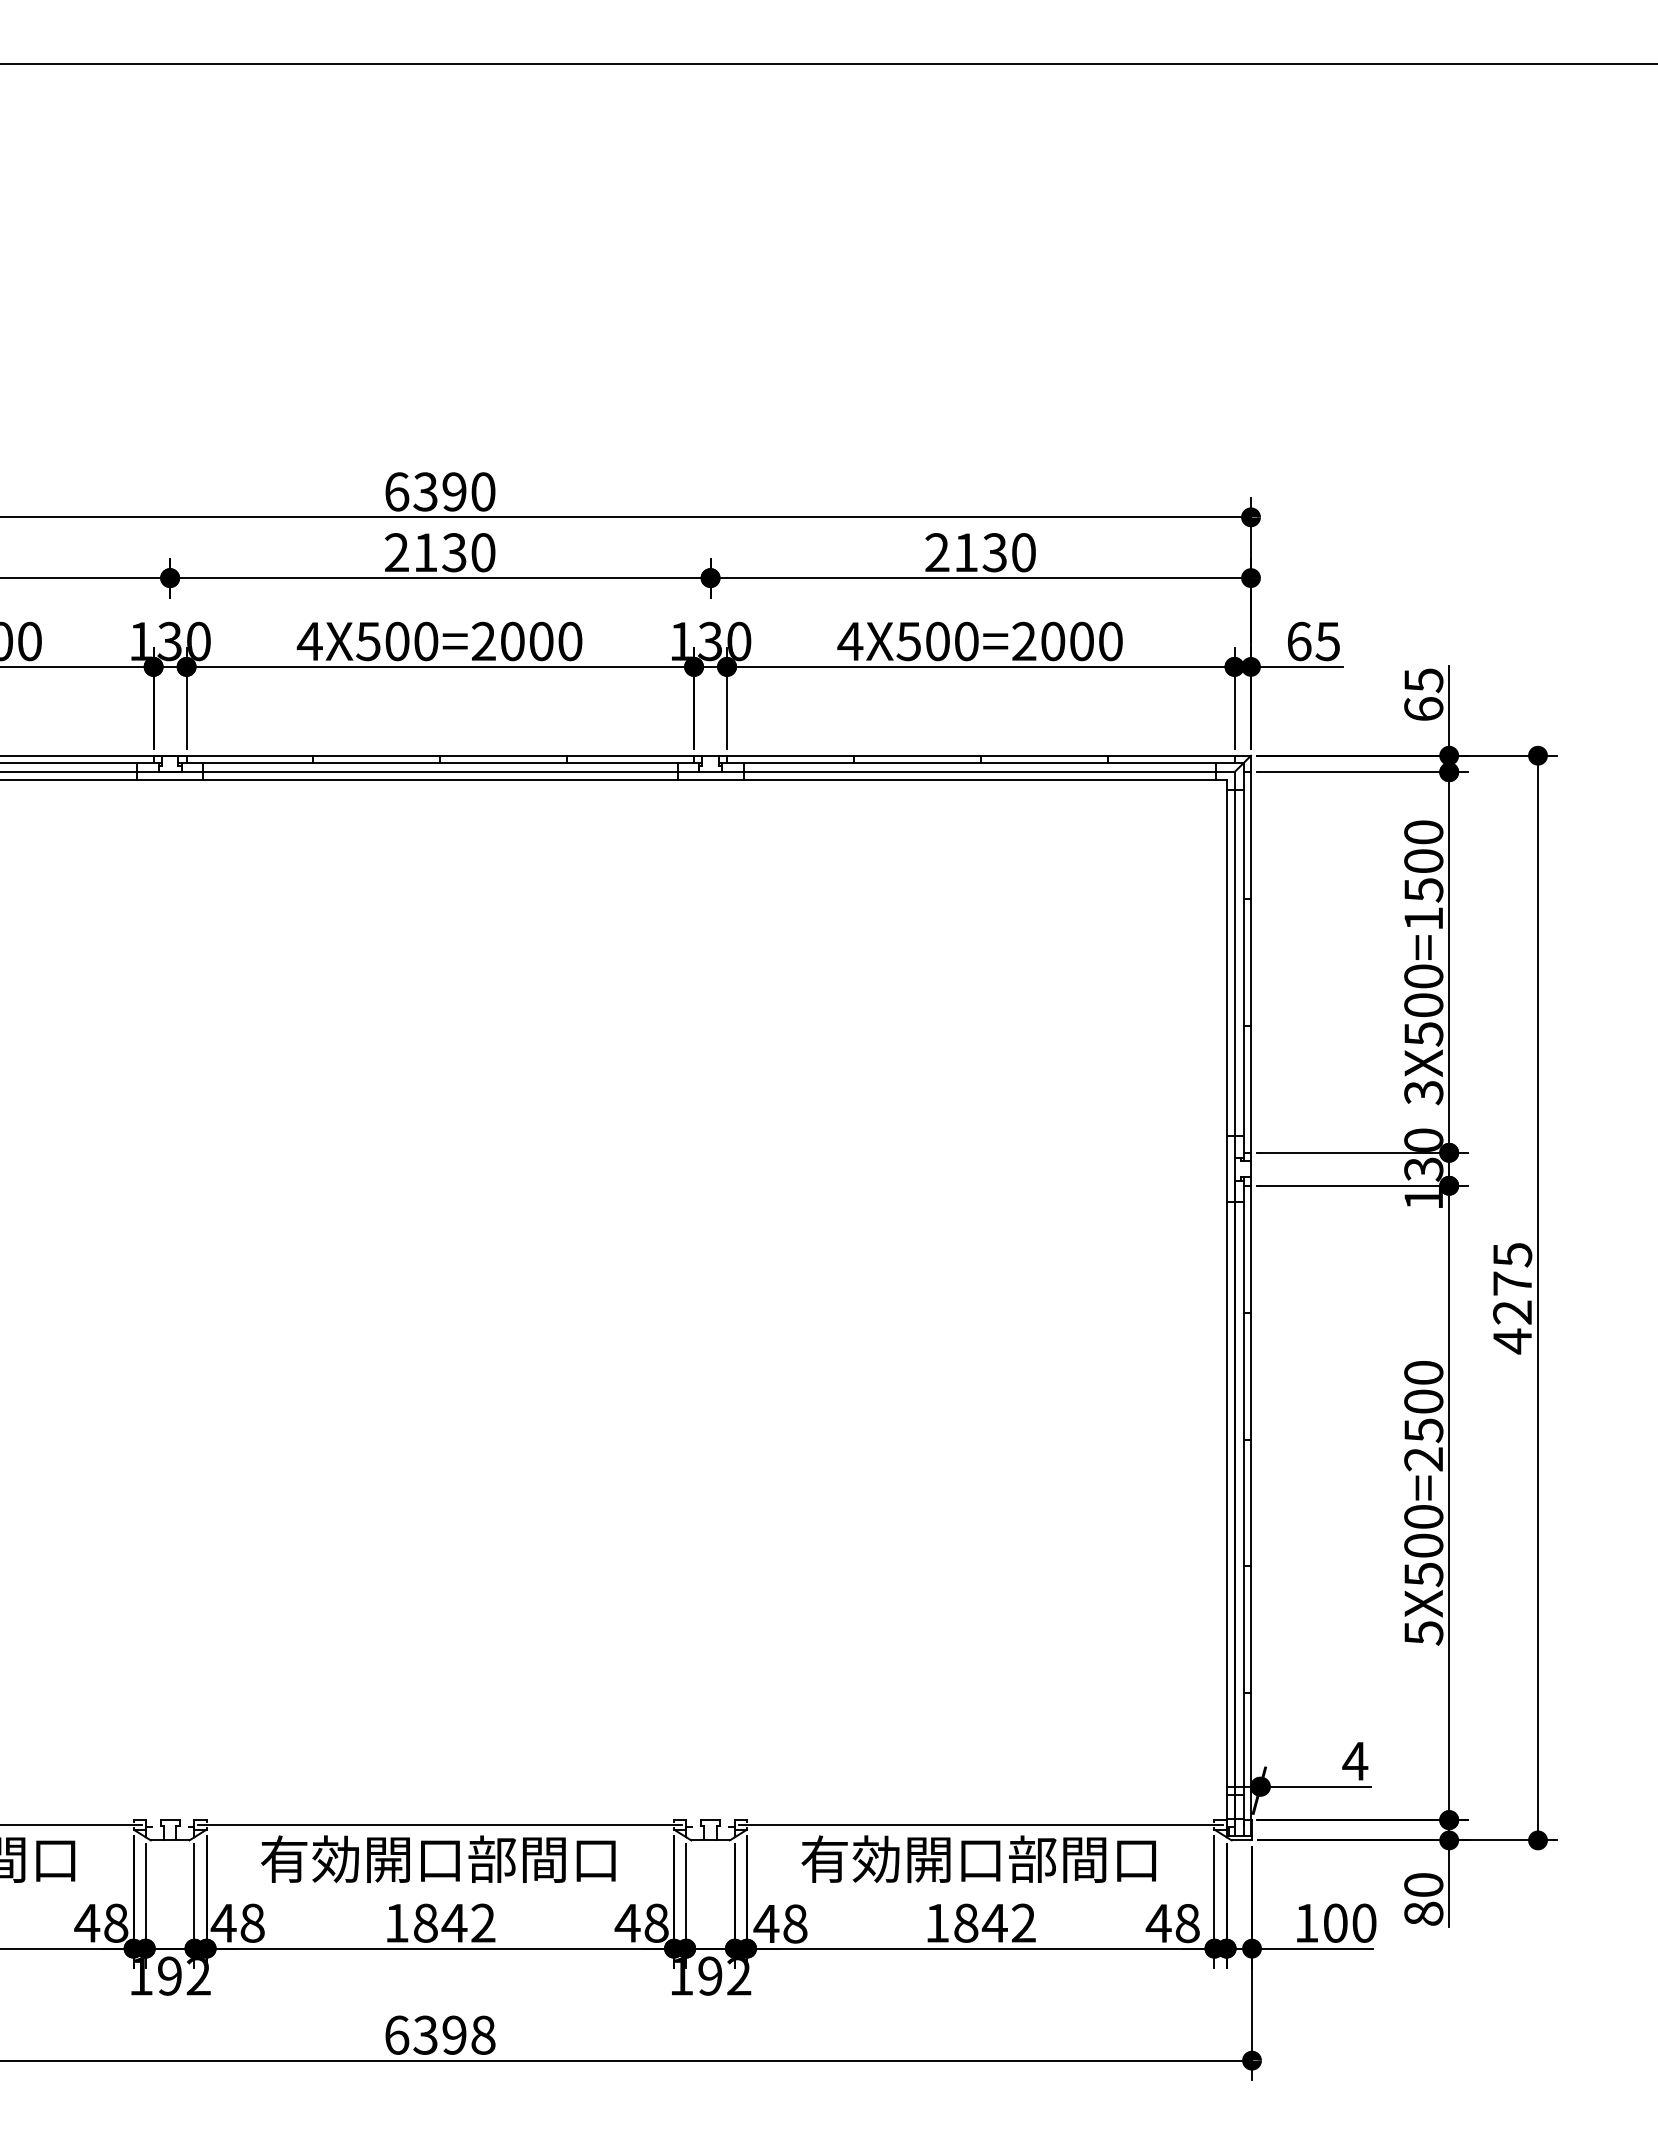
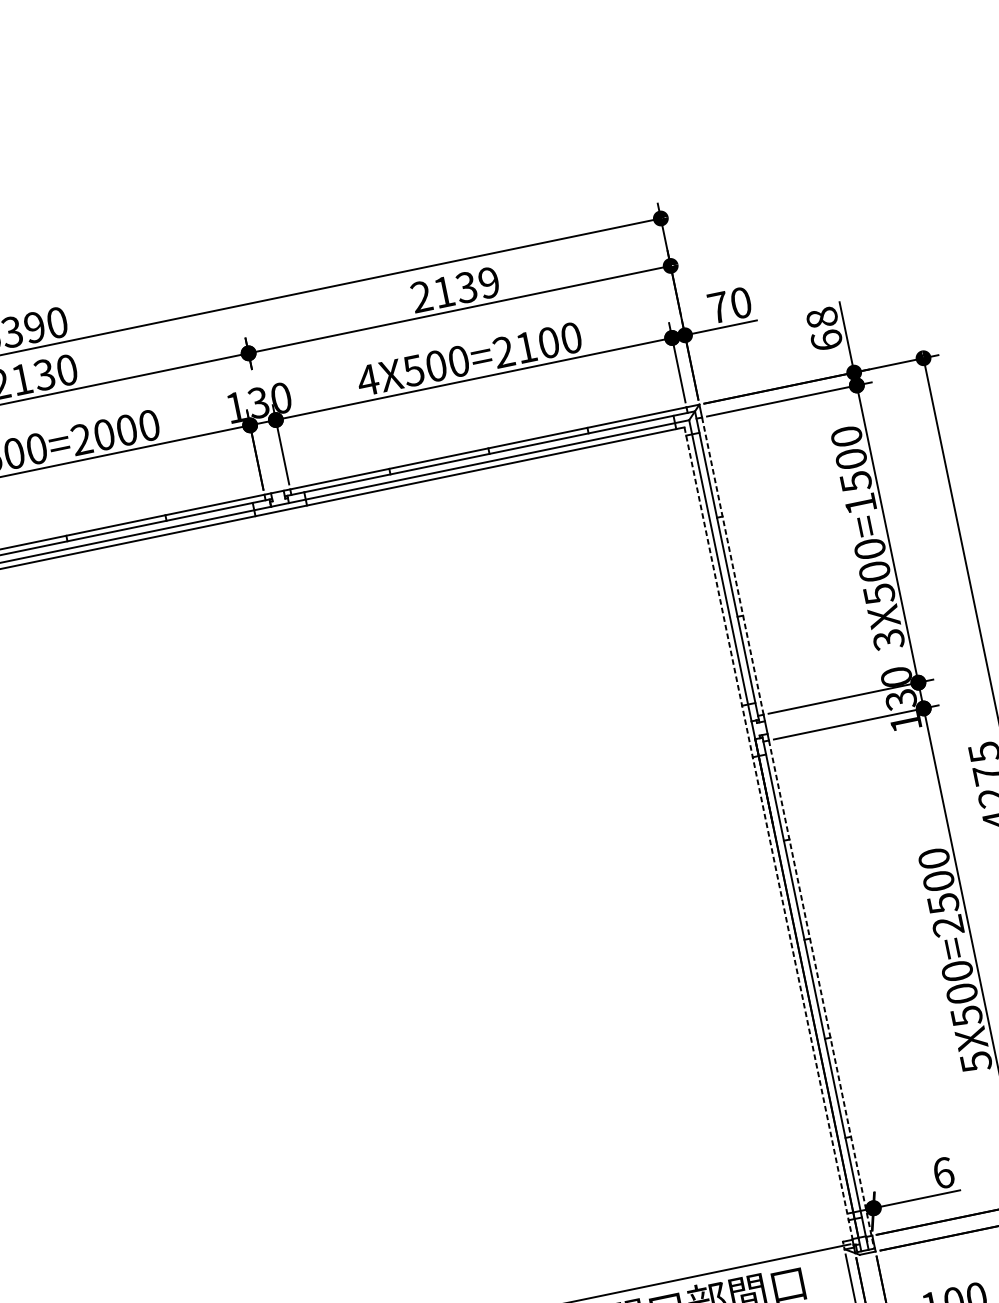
text: (1023, 552) -> (488, 282), 2130 -> 2139
text: (1053, 641) -> (526, 347), 4X500=2000 -> 4X500=2100
text: (1313, 641) -> (729, 305), 65 -> 70
text: (1423, 680) -> (821, 318), 65 -> 68
line: (1251, 963) -> (733, 566), solid -> dashed
line: (1226, 1303) -> (768, 836), solid -> dashed
line: (1251, 1511) -> (822, 994), solid -> dashed
text: (1355, 1760) -> (943, 1172), 4 -> 6

